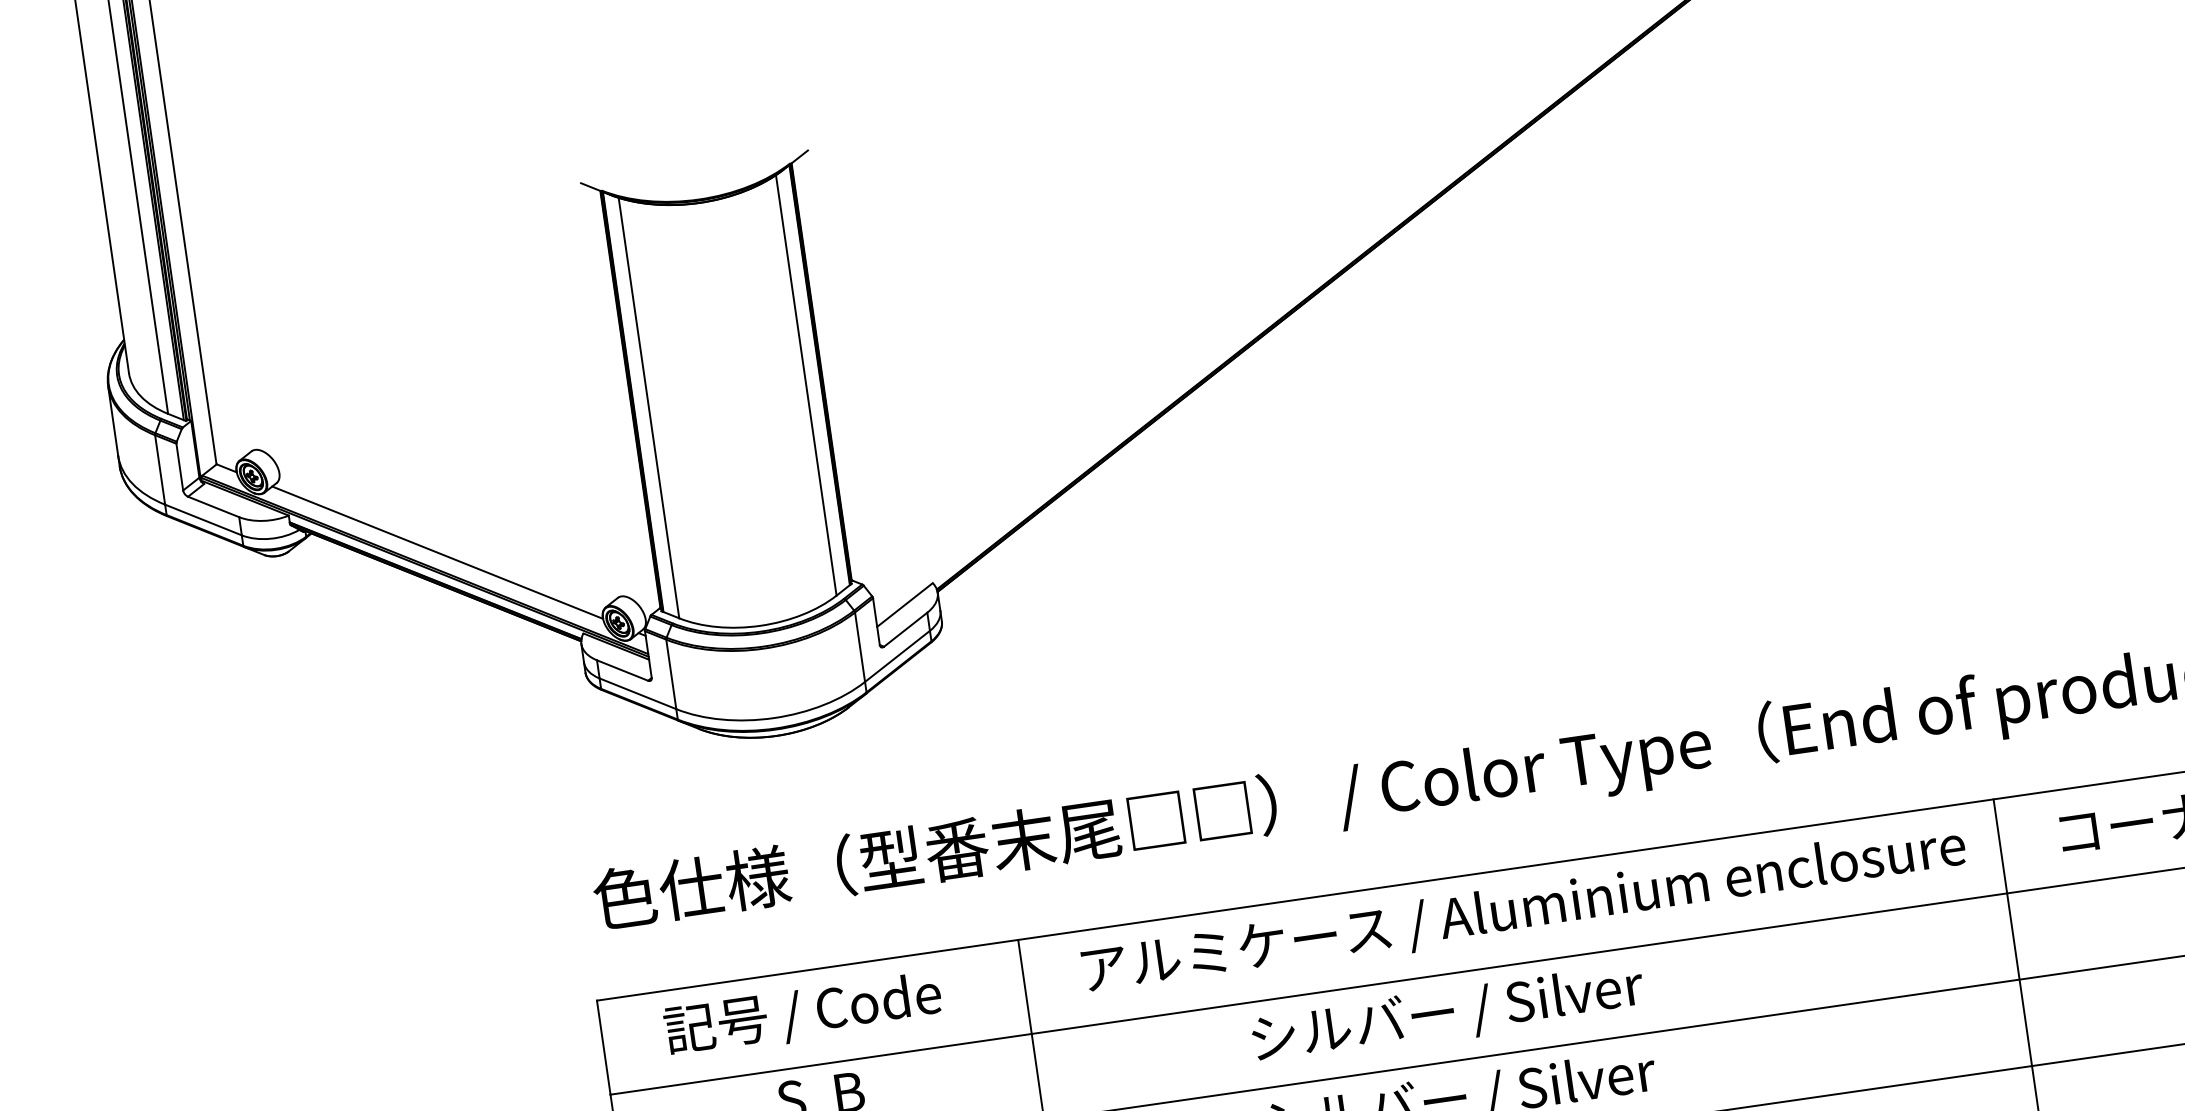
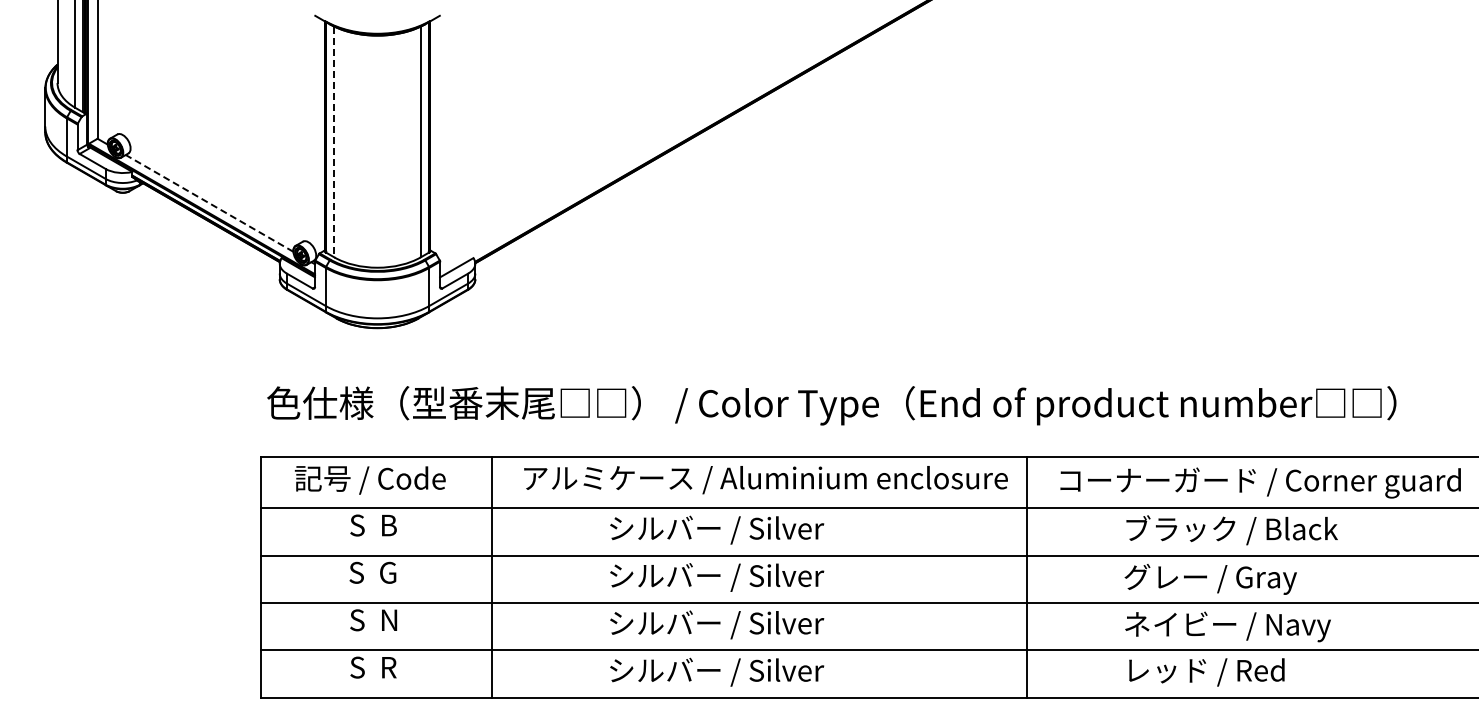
line: (649, 408) -> (334, 142), solid -> dashed
line: (437, 552) -> (209, 203), solid -> dashed

